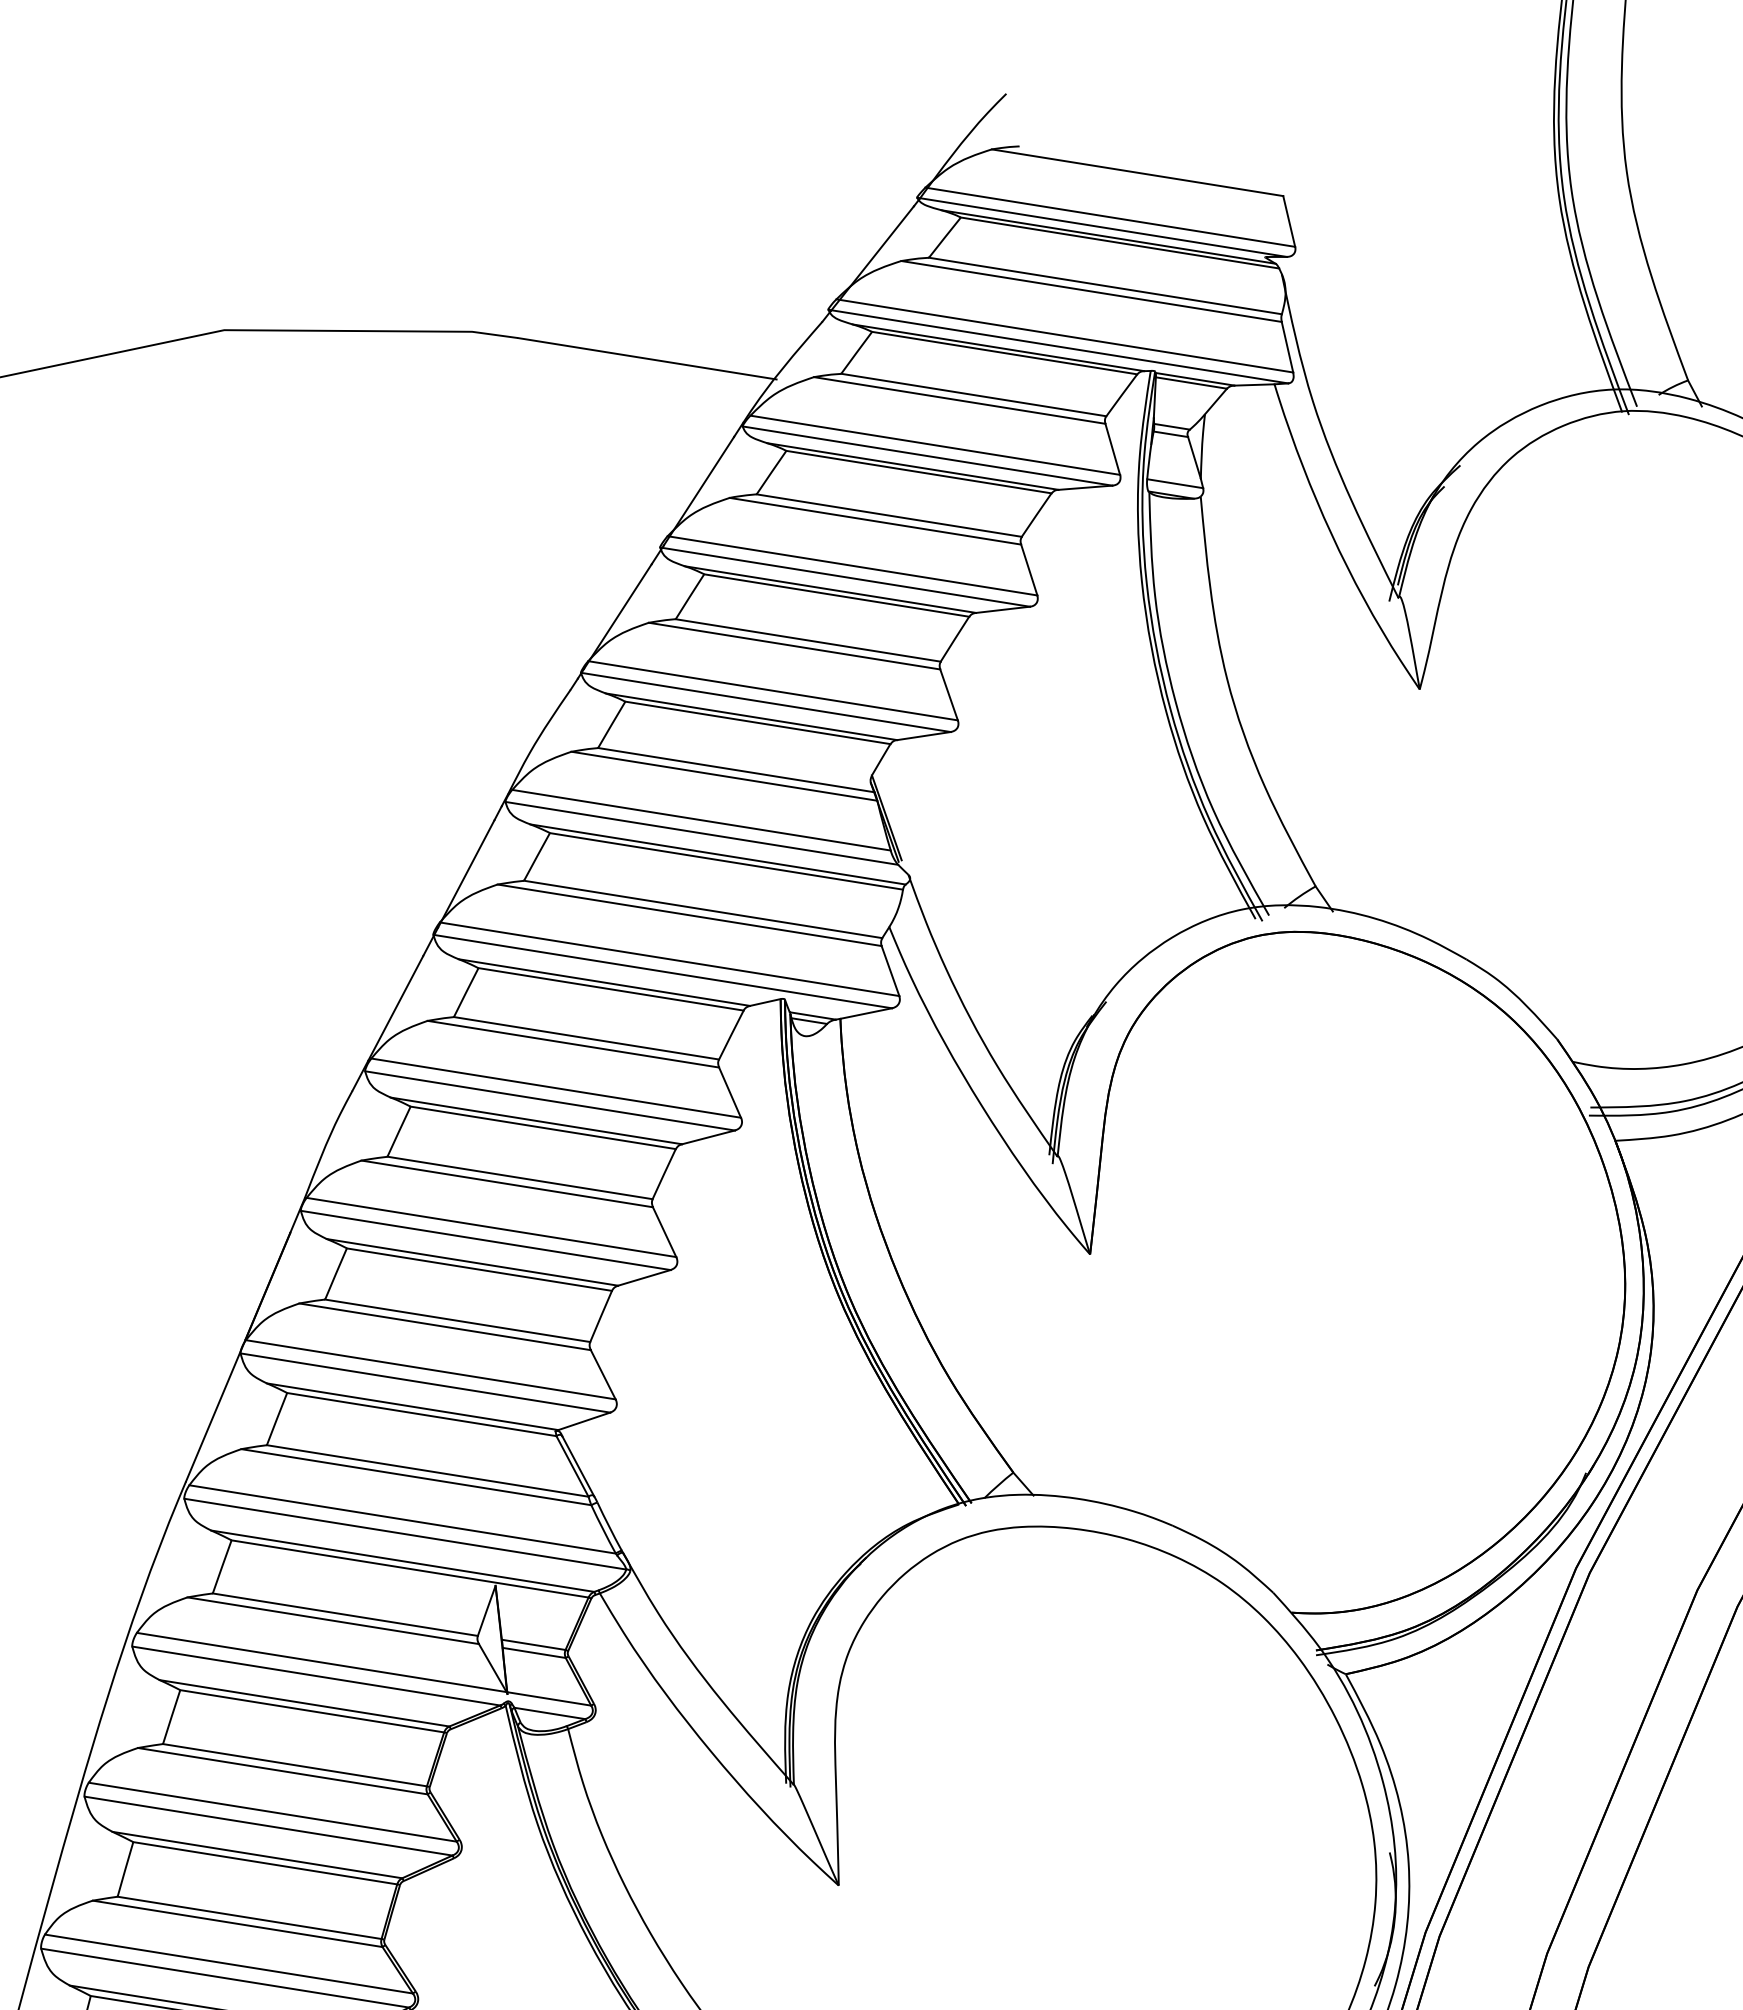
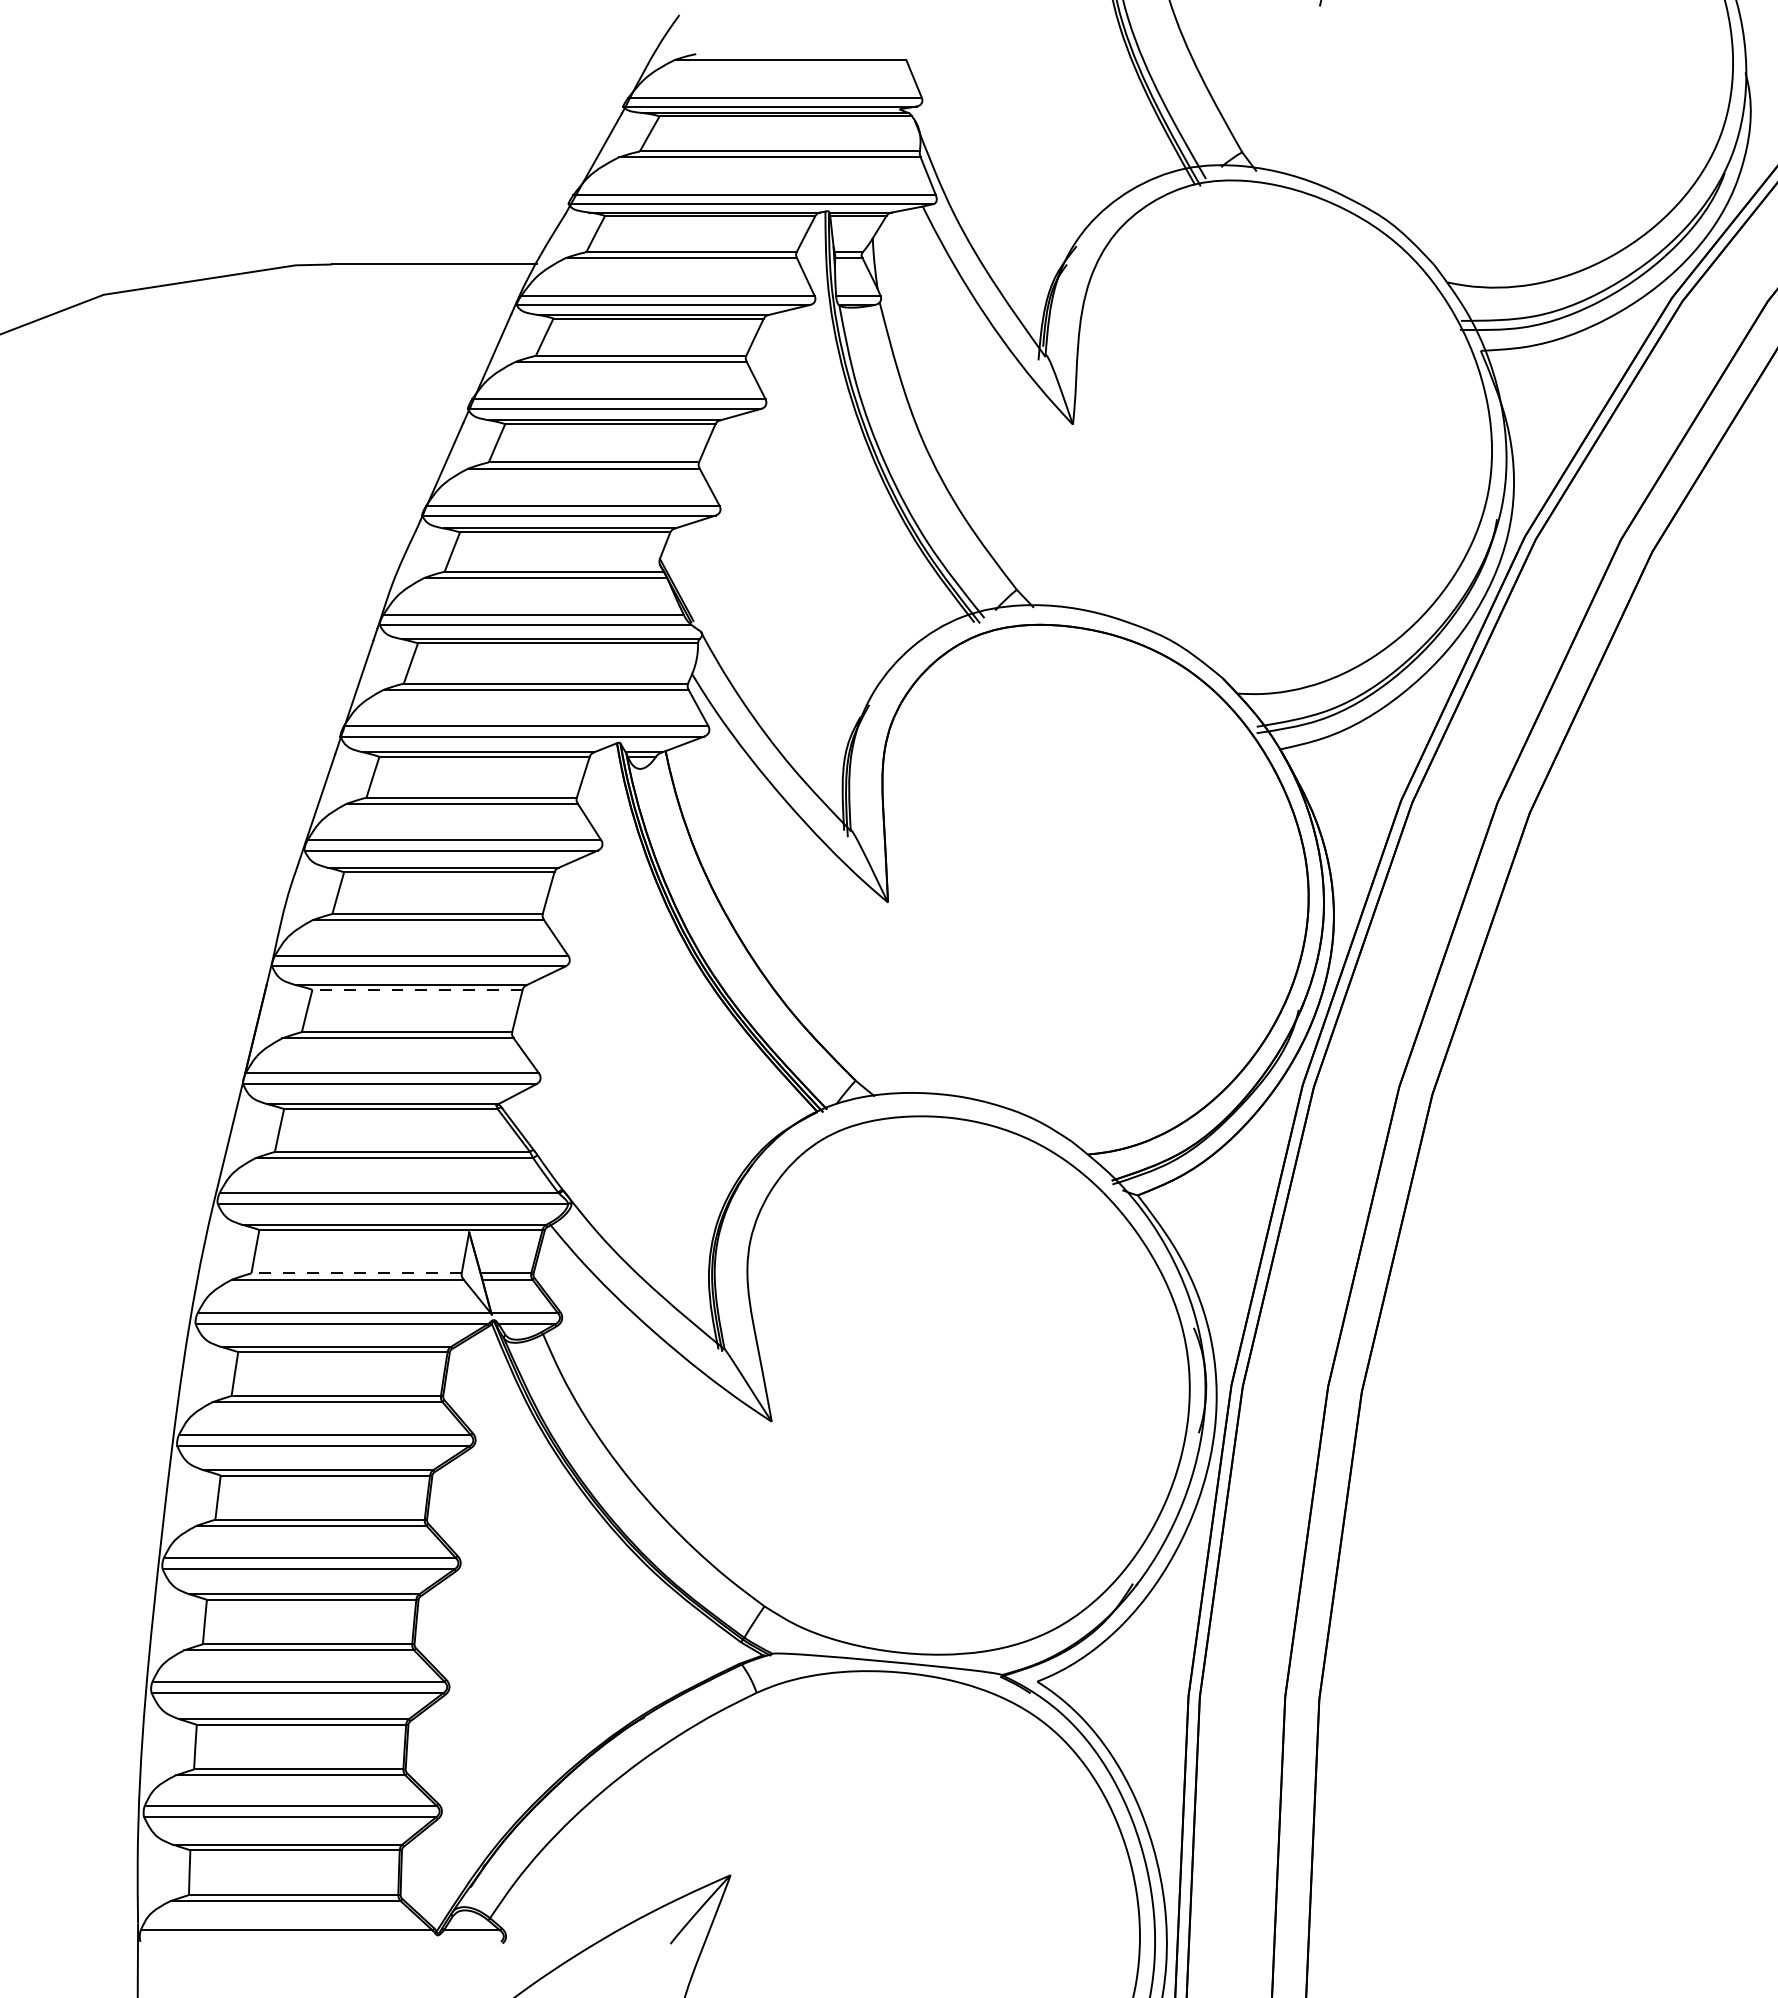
line: (479, 1269) -> (417, 989), solid -> dashed
line: (345, 1614) -> (356, 1273), solid -> dashed

